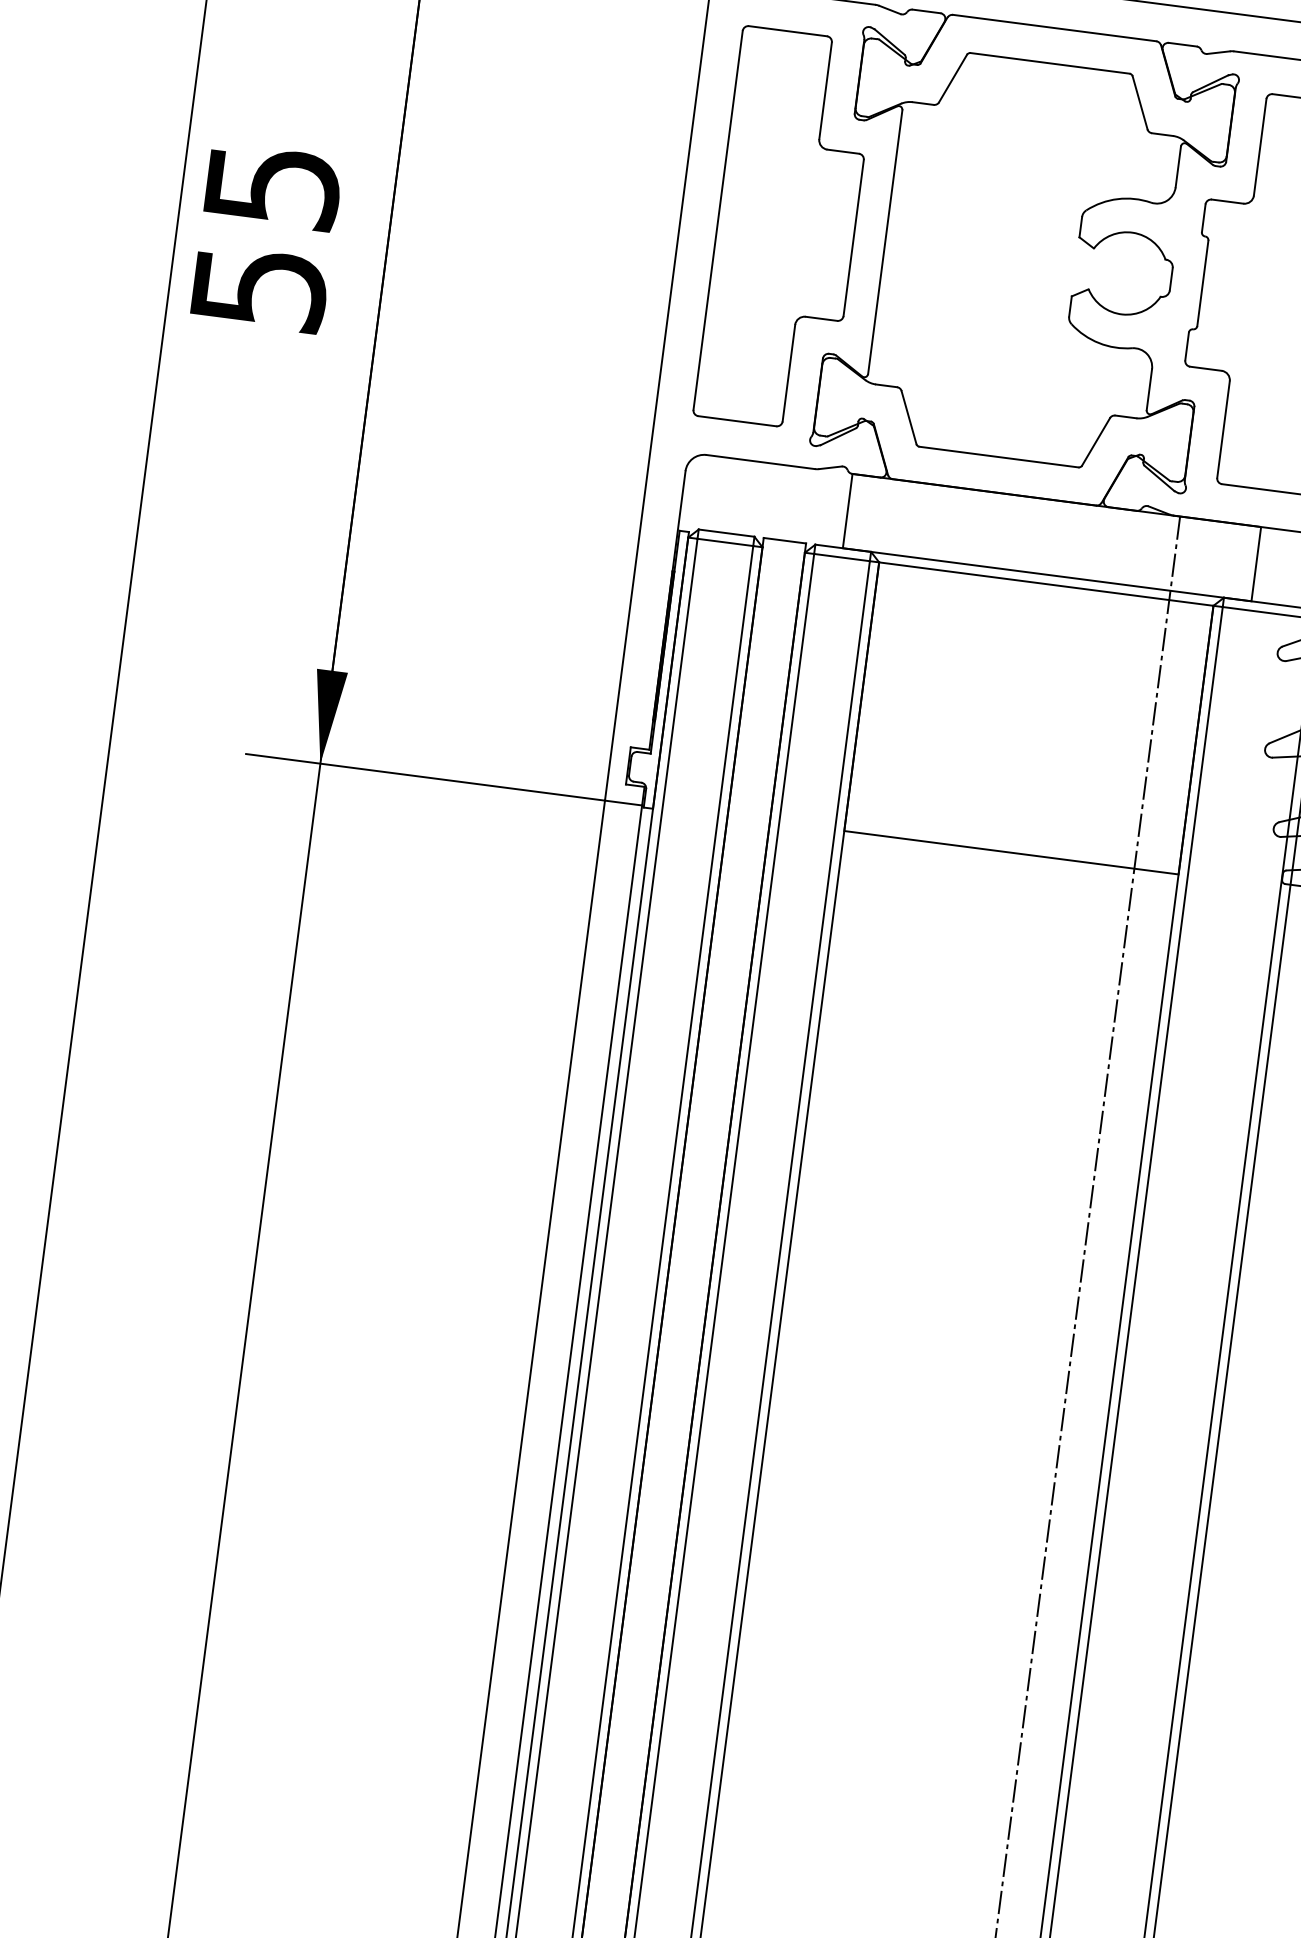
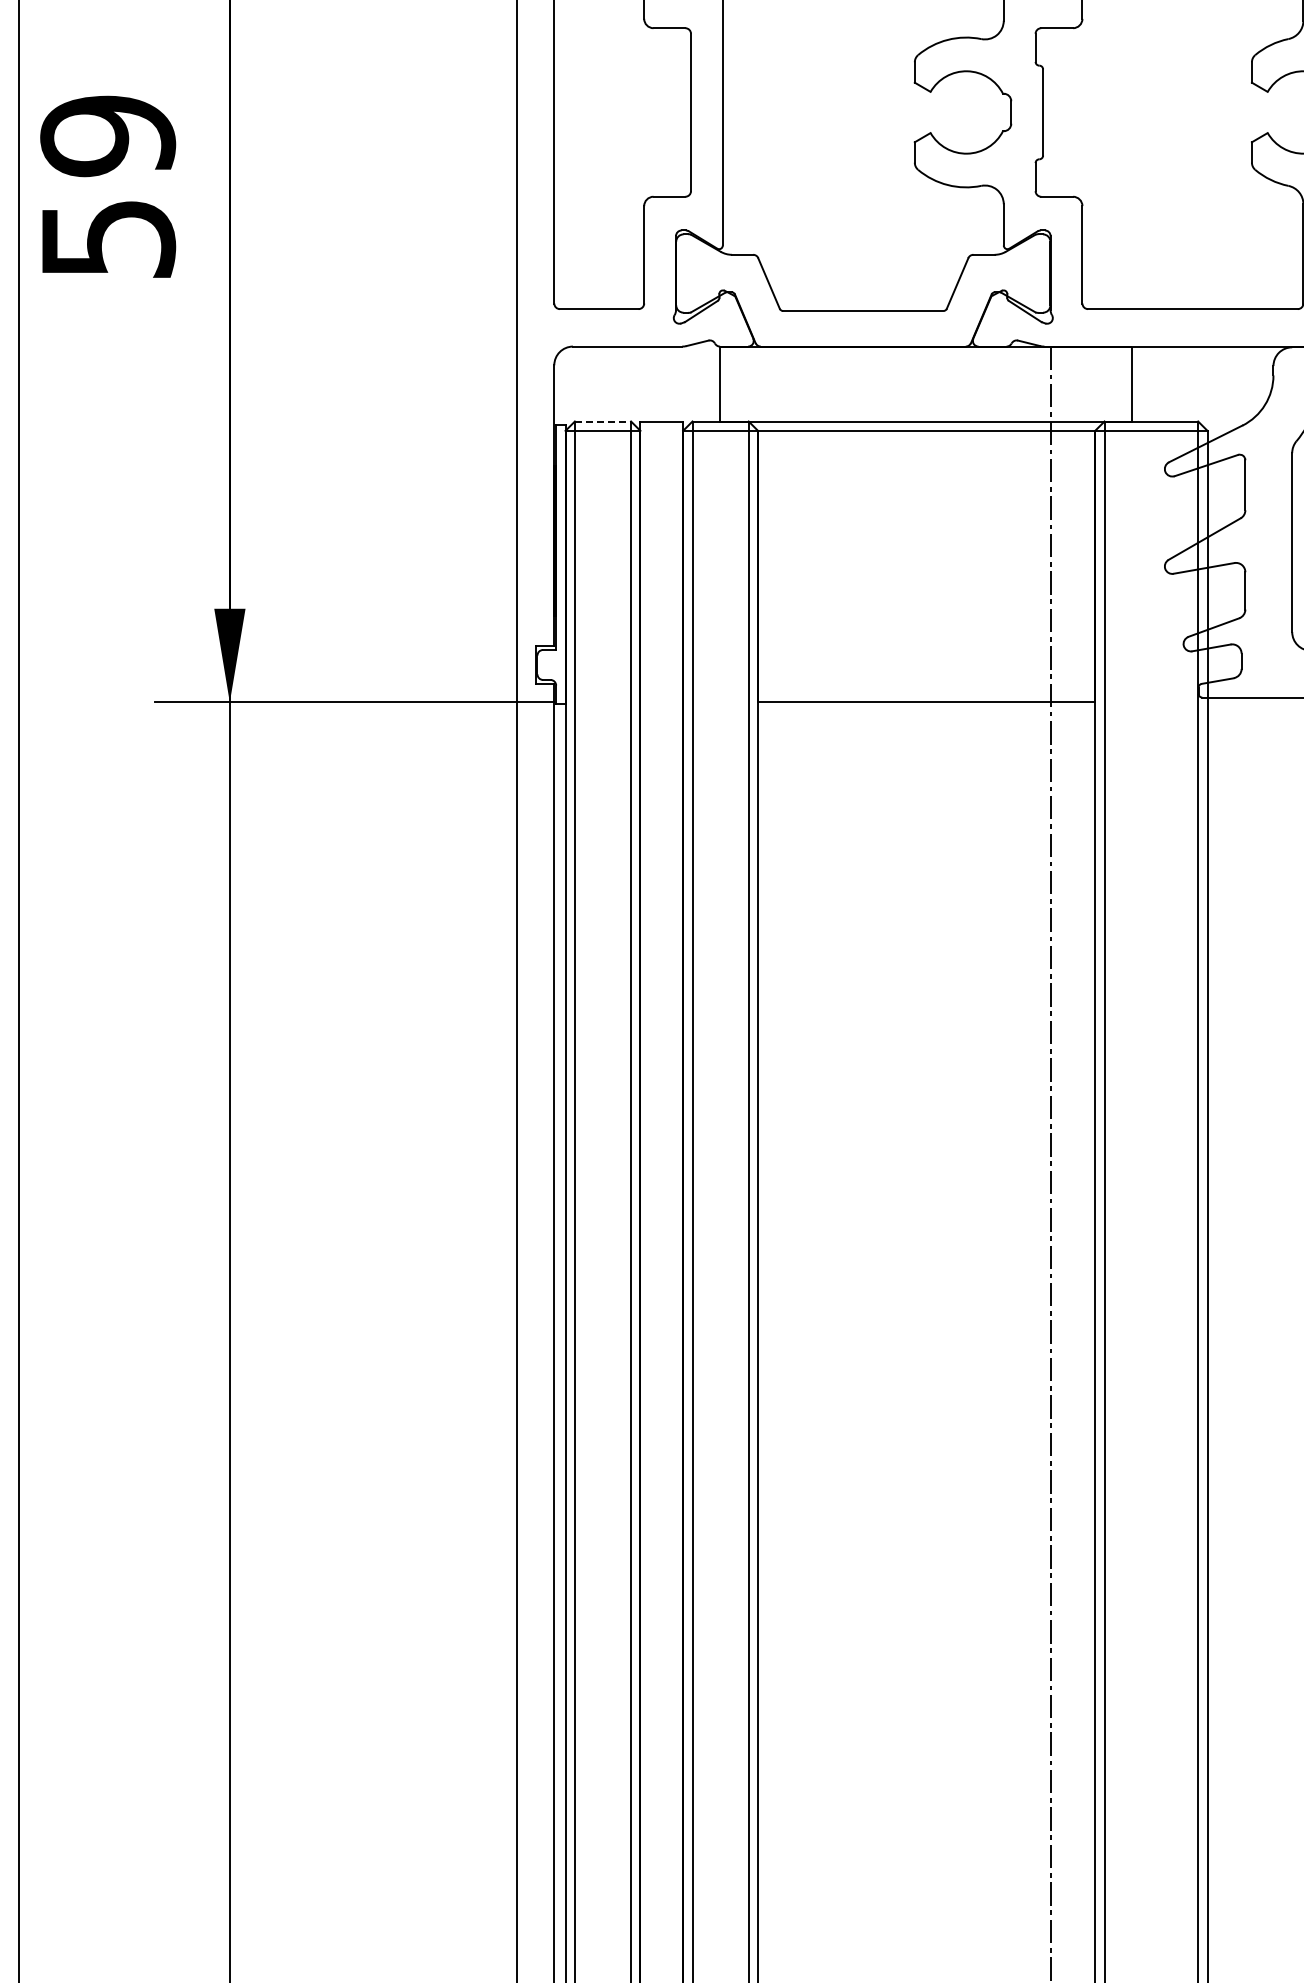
text: (271, 186) -> (107, 136), 55 -> 59
line: (727, 533) -> (603, 421), solid -> dashed

